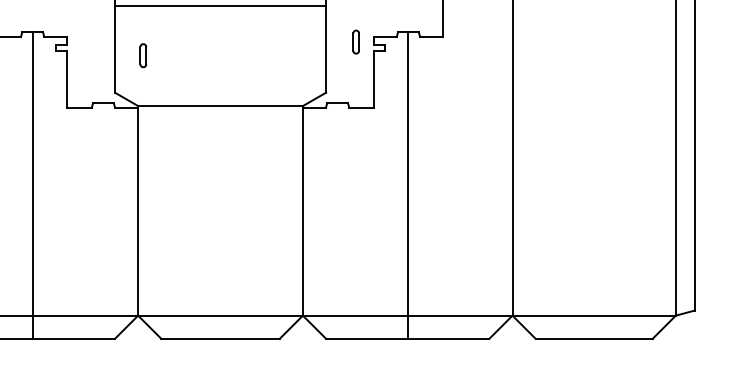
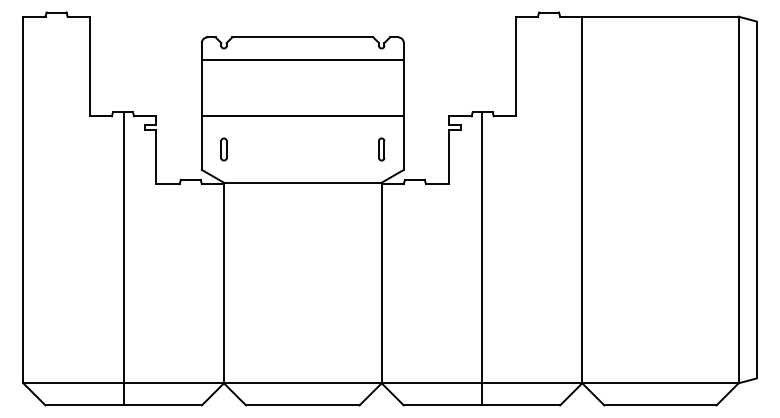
line: (220, 6) -> (302, 116), moved
part: (356, 42) -> (381, 149), moved
part: (142, 55) -> (223, 149), moved

